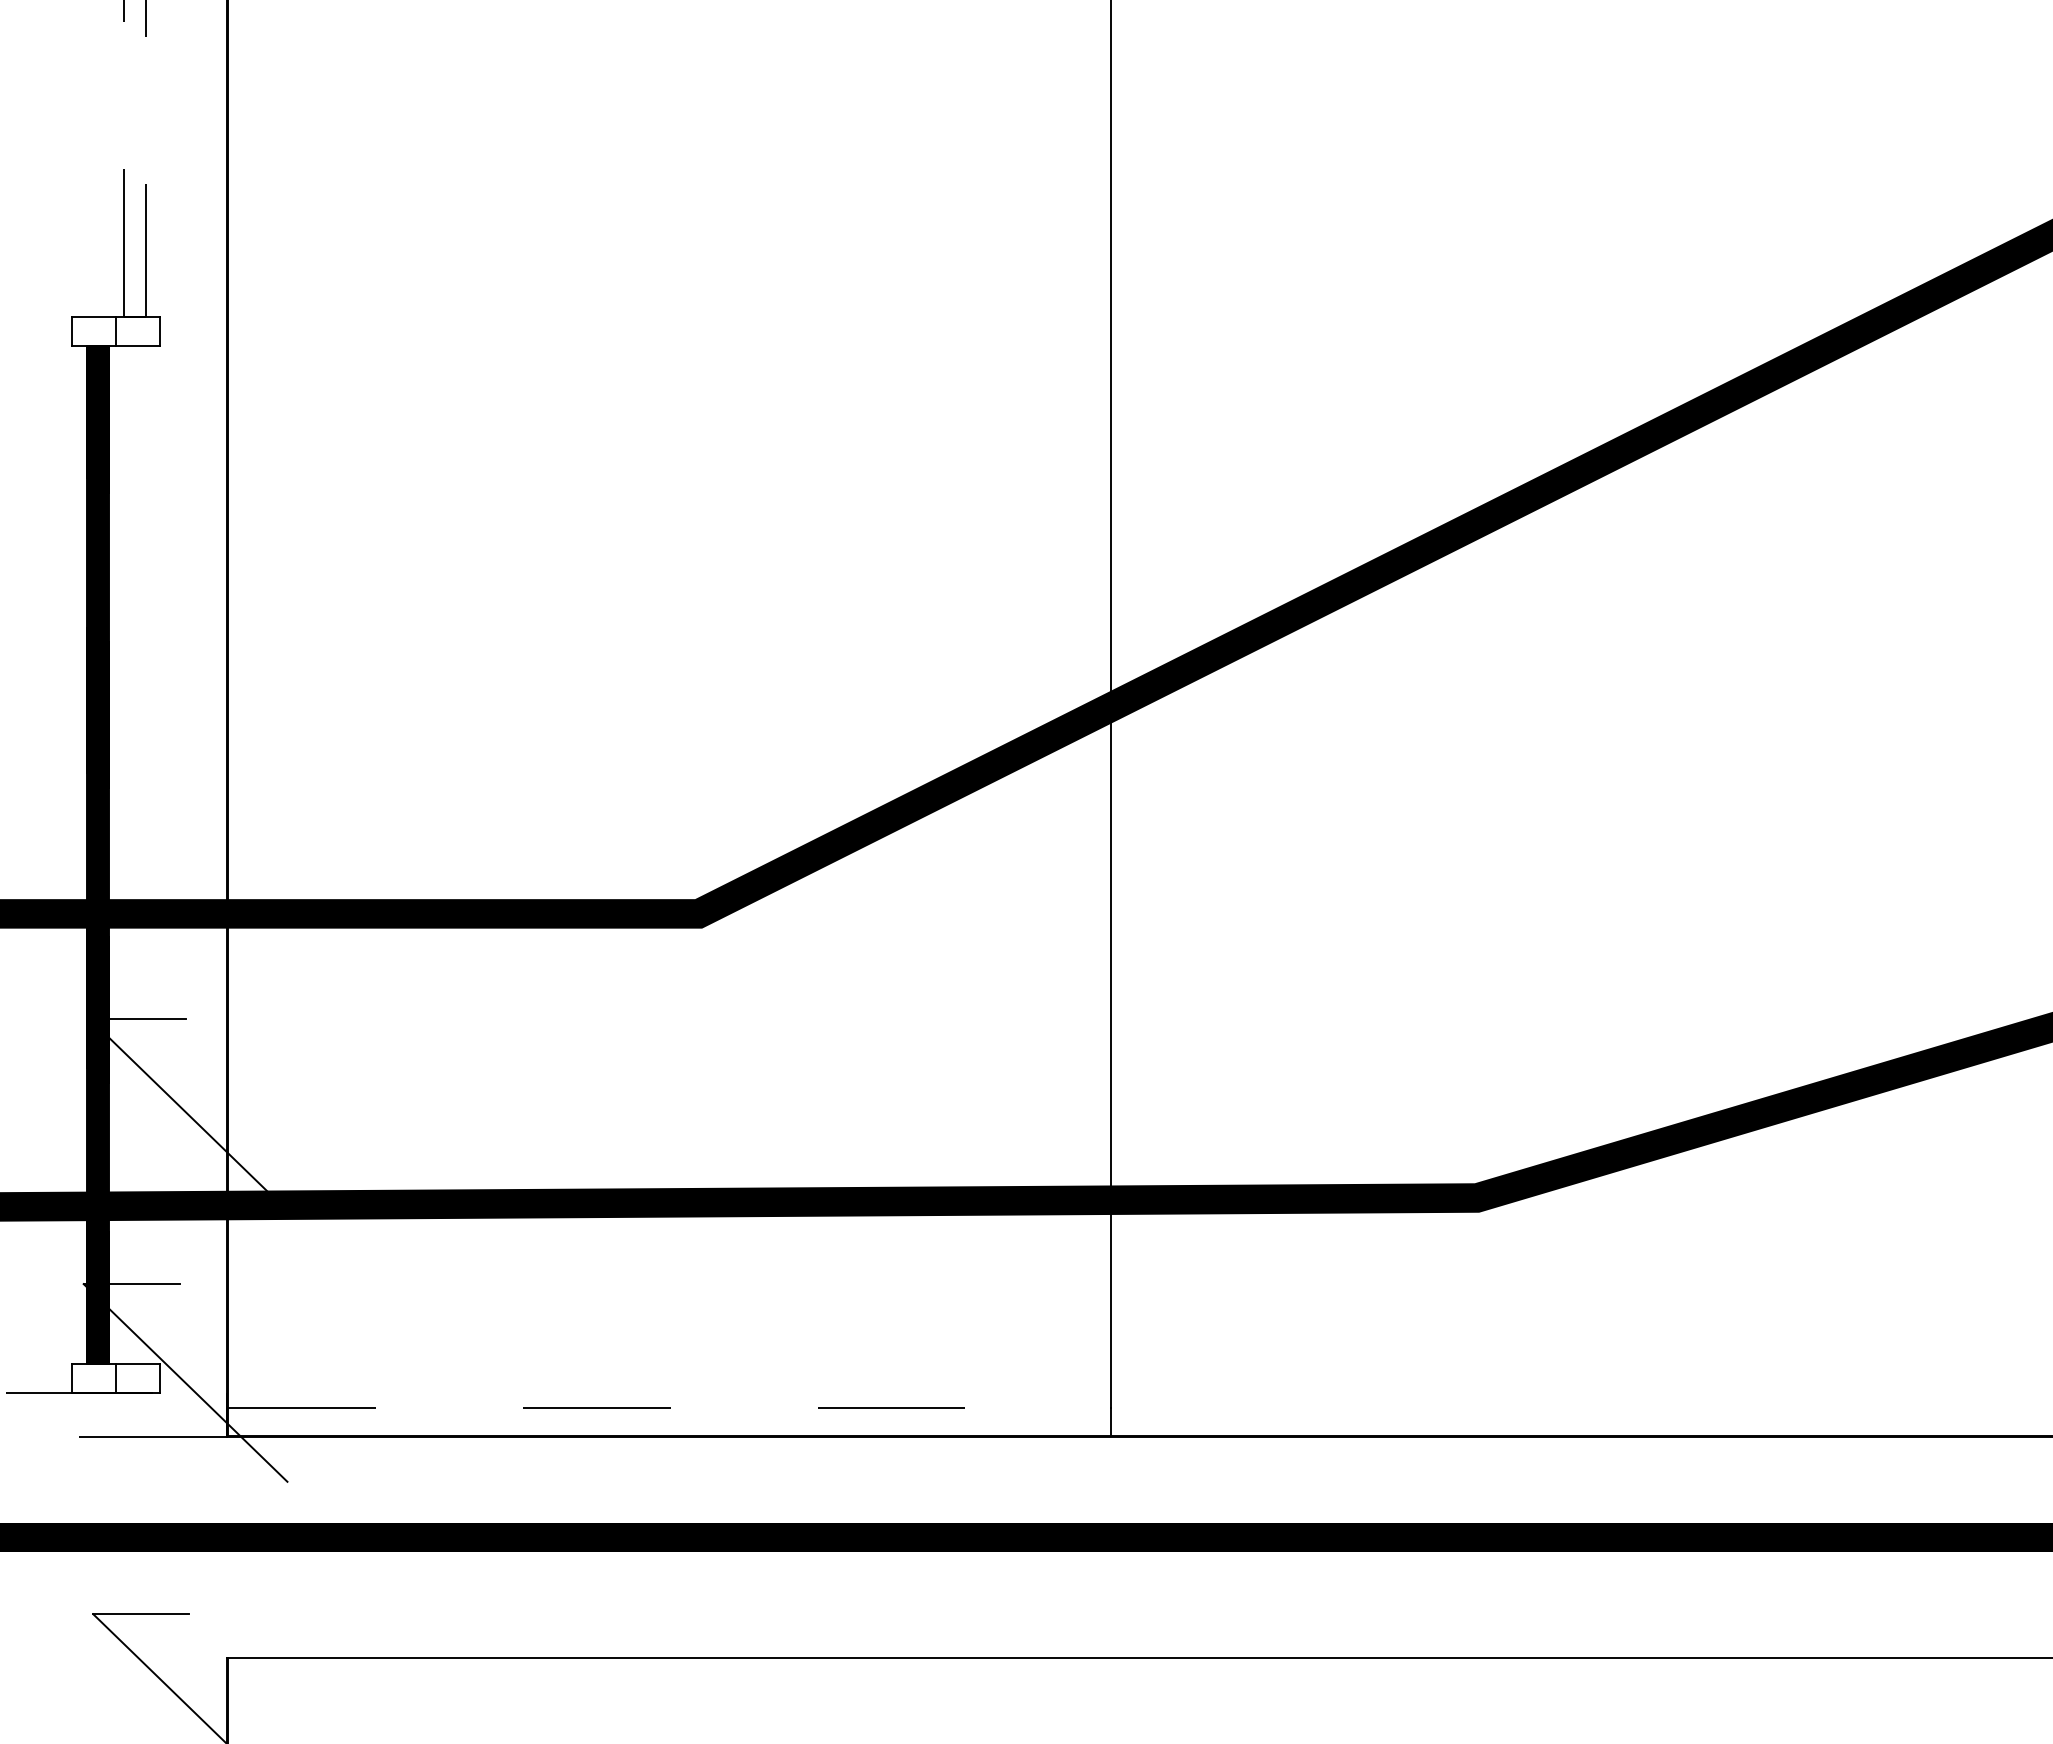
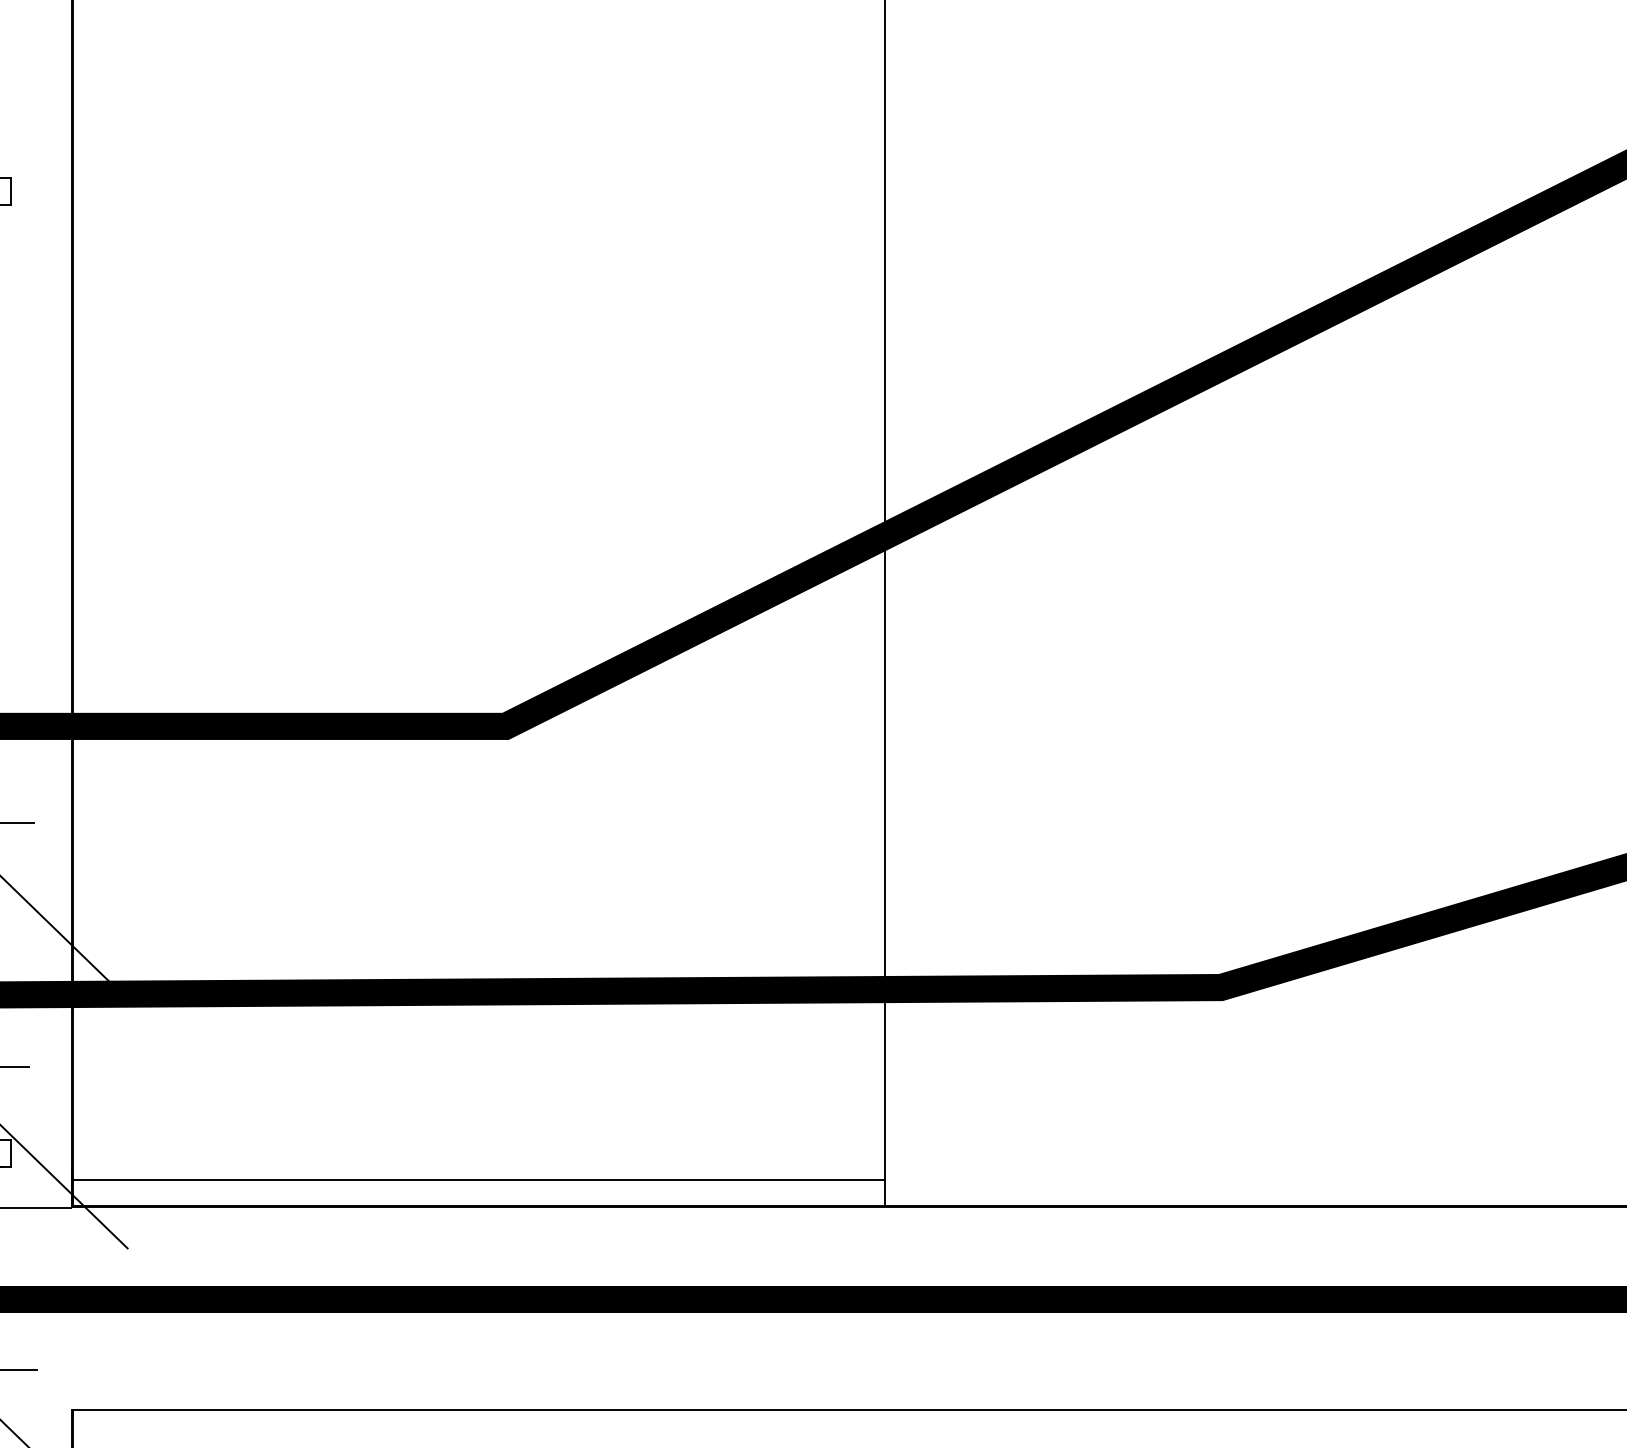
line: (670, 1407) -> (479, 1180), dashed -> solid

